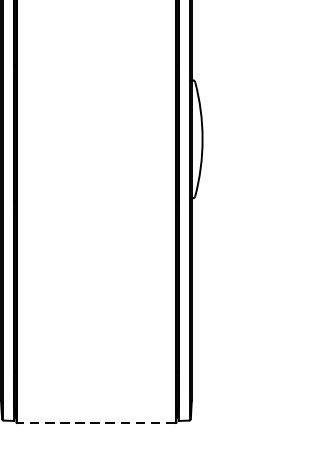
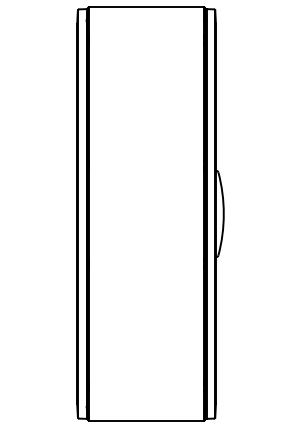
line: (96, 423) -> (146, 420), dashed -> solid

